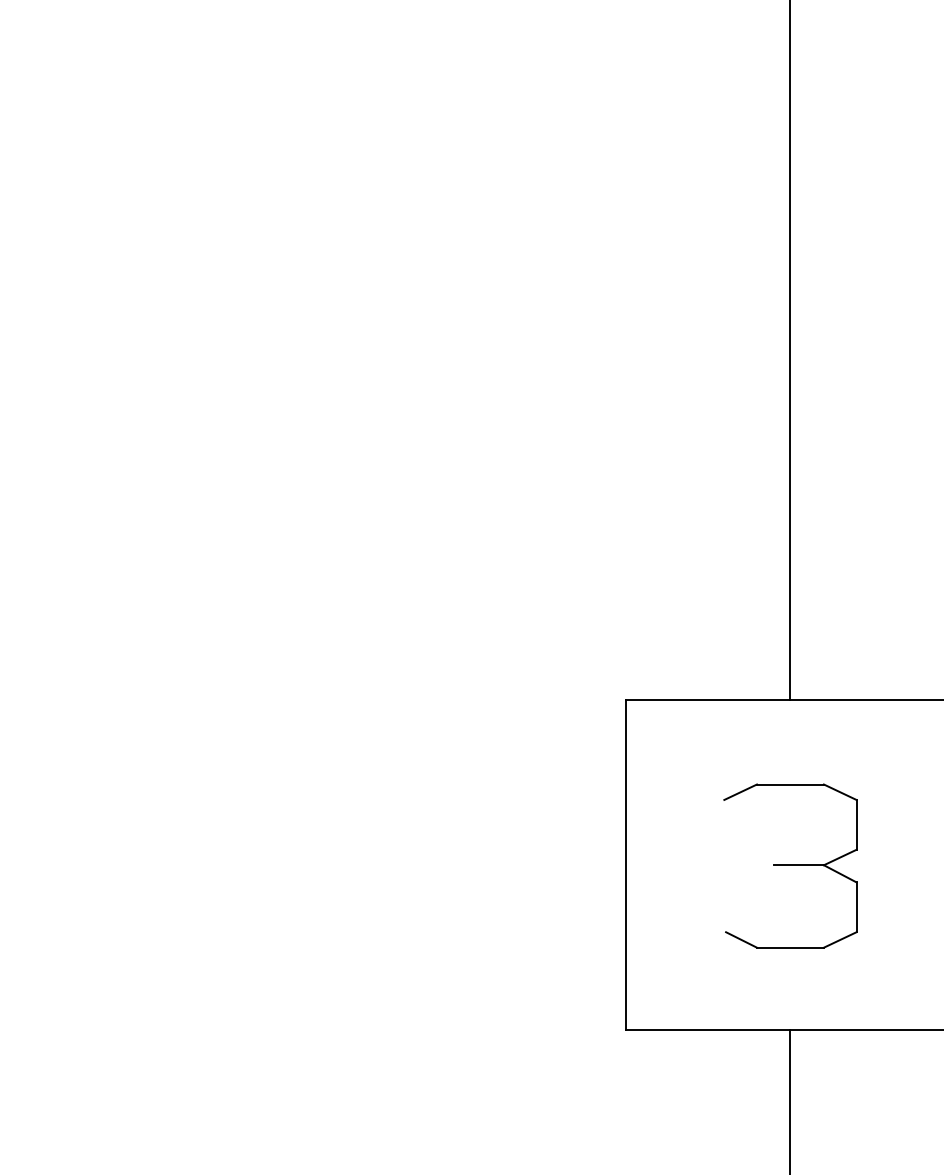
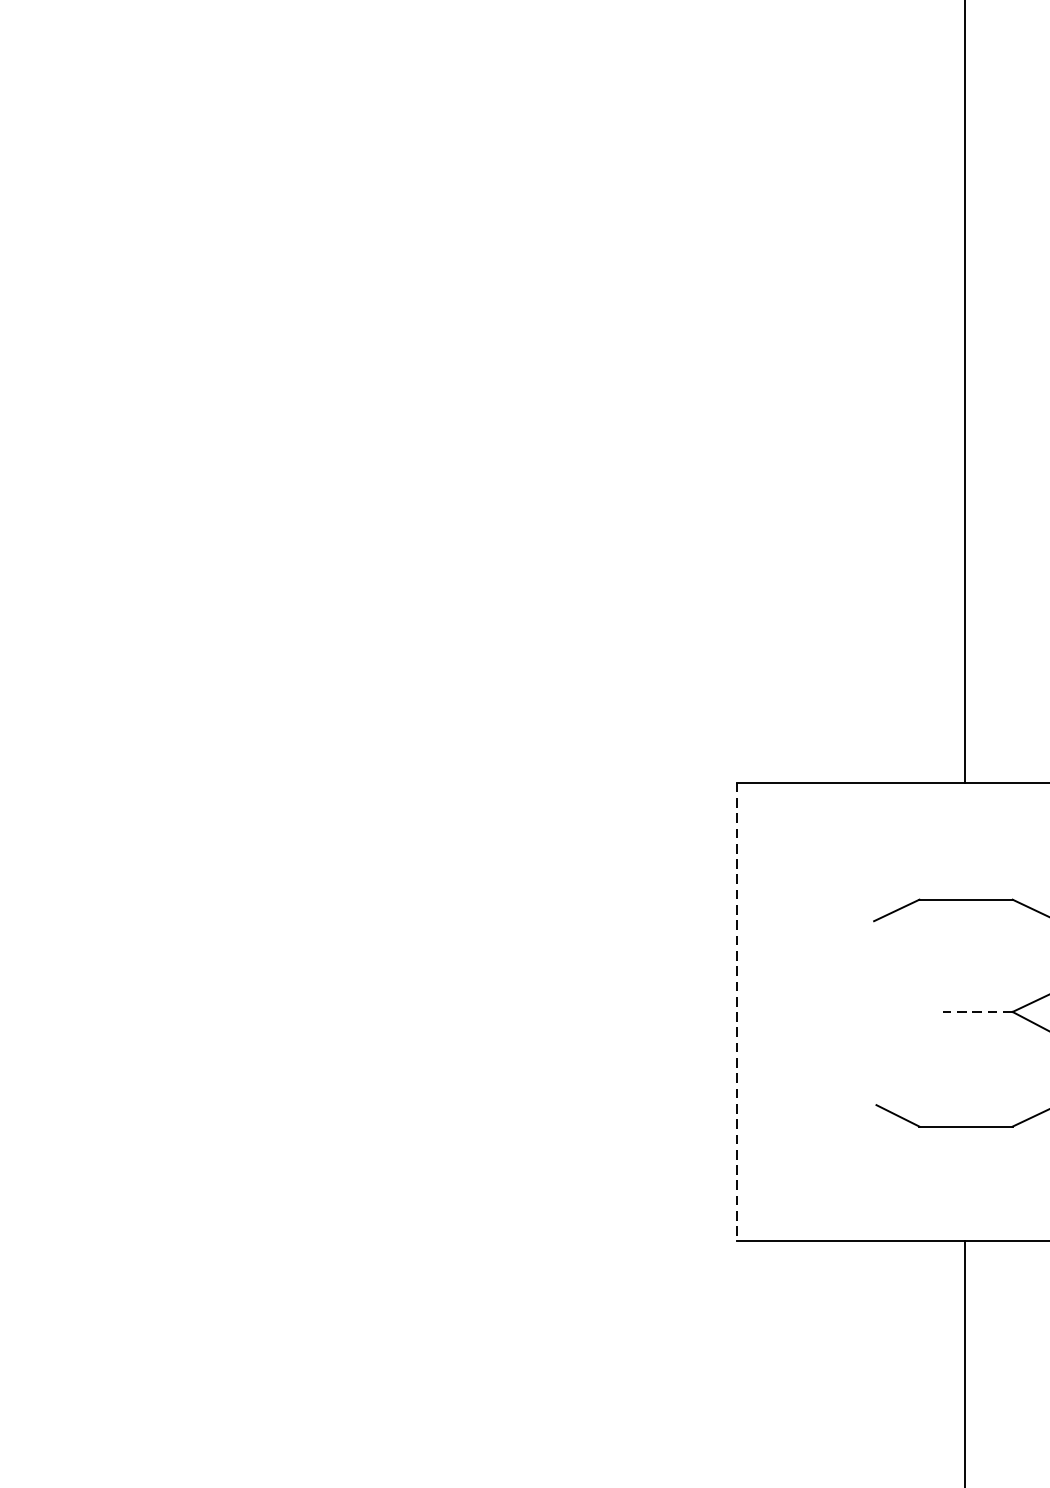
line: (626, 865) -> (738, 1012), solid -> dashed
line: (799, 865) -> (978, 1012), solid -> dashed

